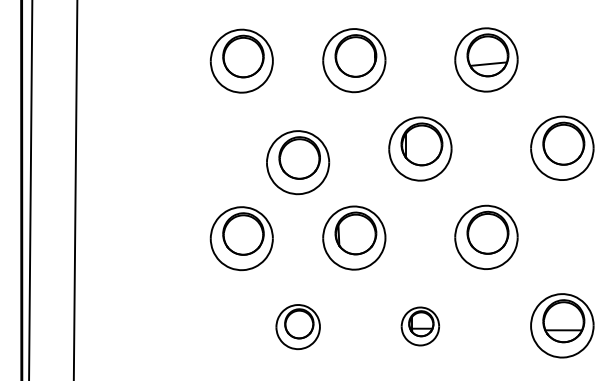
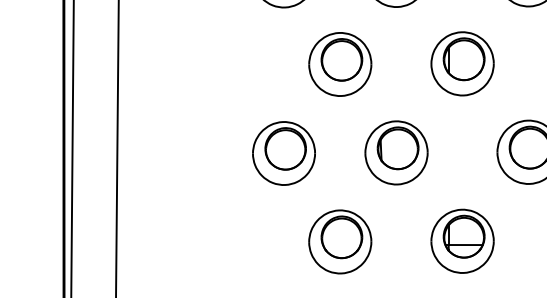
part: (298, 162) -> (340, 64), moved
part: (298, 326) -> (340, 241), size x1.43
part: (420, 326) -> (462, 241), size x1.67

